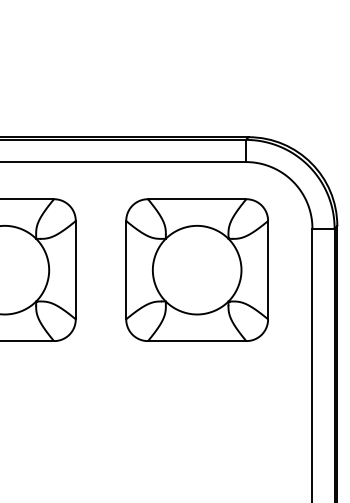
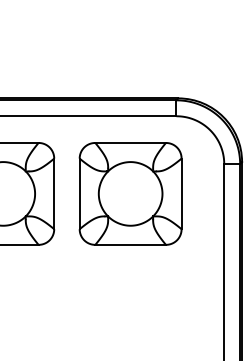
part: (196, 269) -> (130, 193), moved

